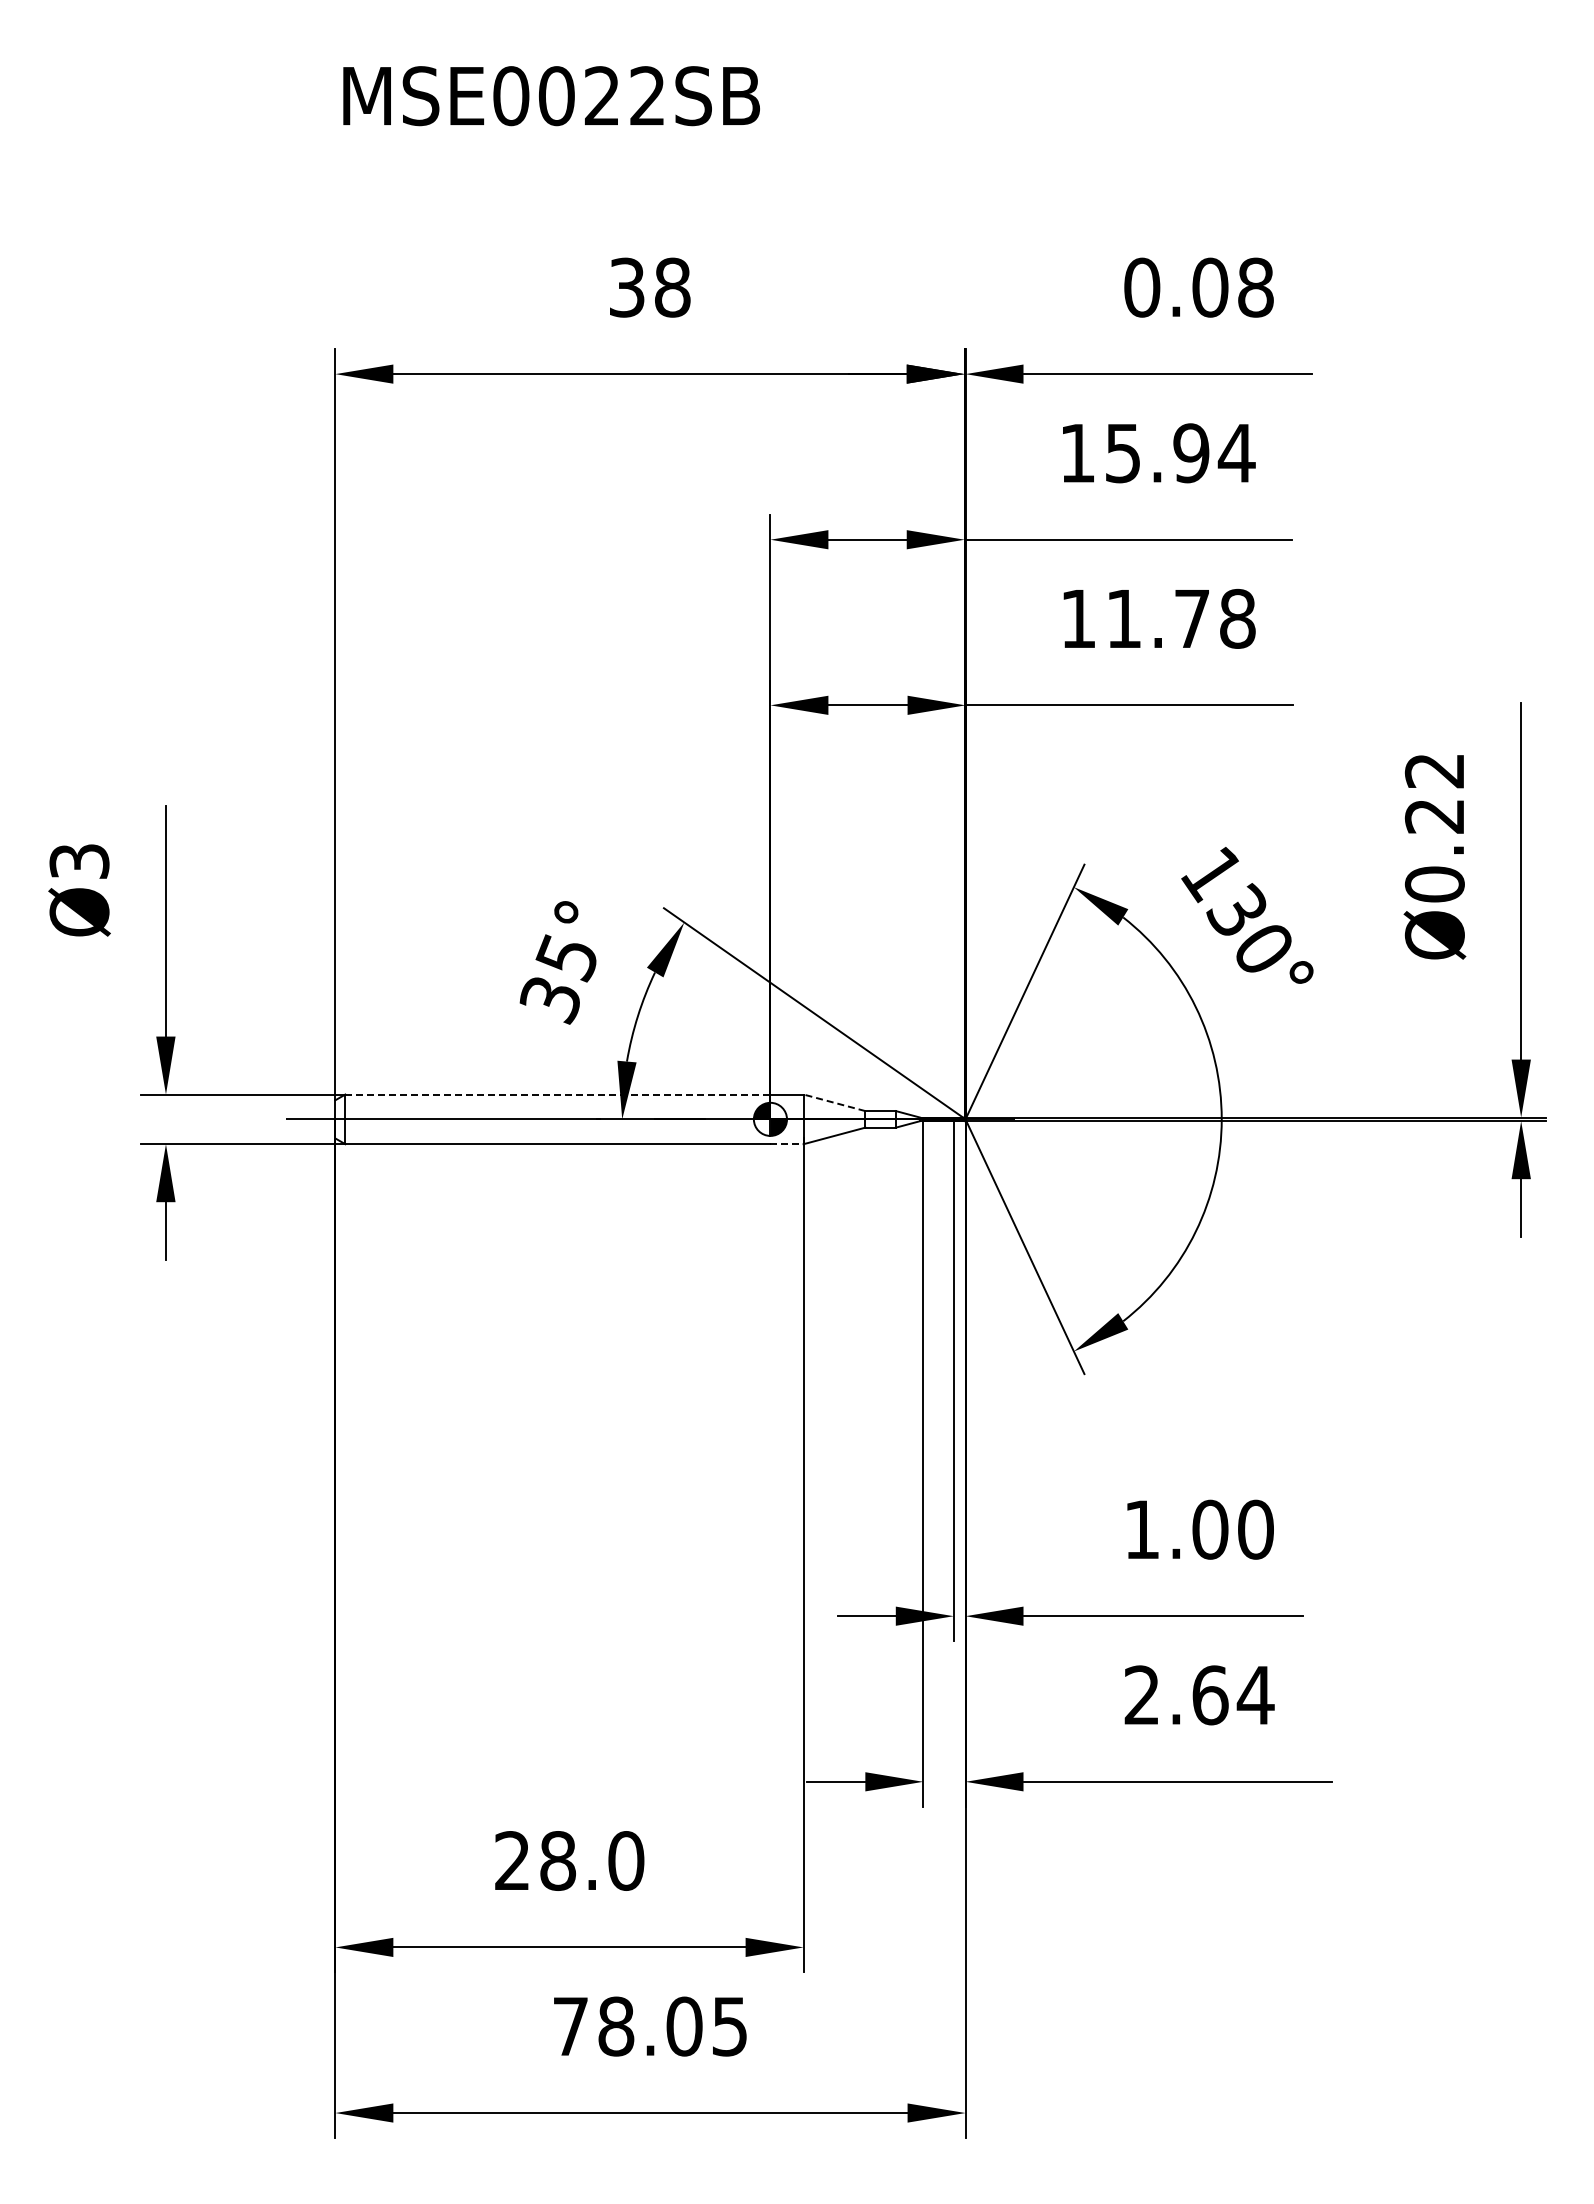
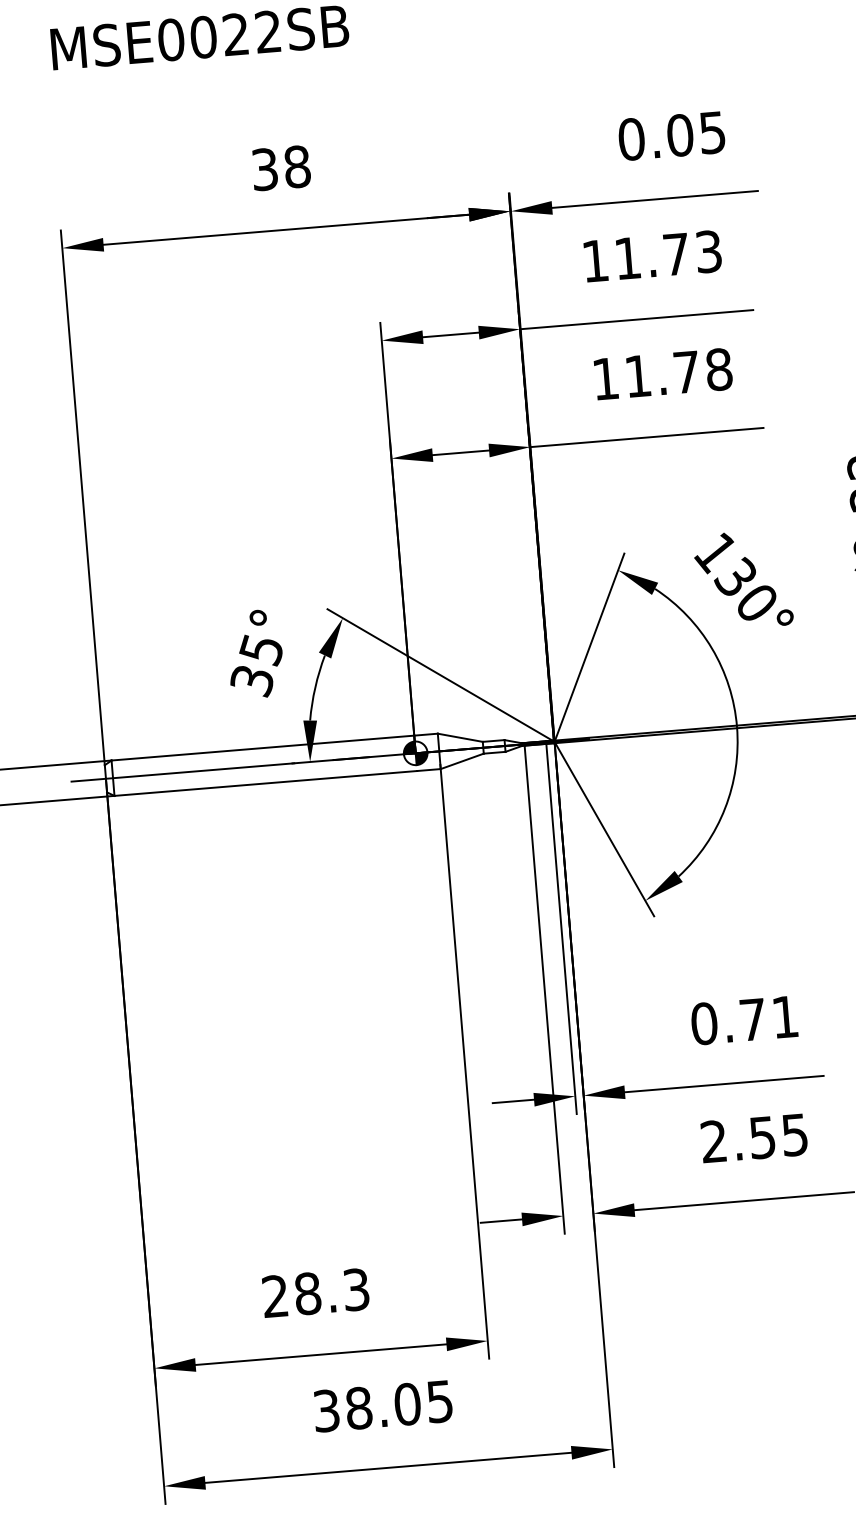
text: (1255, 287) -> (712, 132), 0.08 -> 0.05
text: (1180, 453) -> (668, 255), 15.94 -> 11.73
line: (557, 1094) -> (262, 748), dashed -> solid
line: (834, 1102) -> (460, 737), dashed -> solid
line: (787, 1144) -> (429, 770), dashed -> solid
text: (1198, 1529) -> (744, 1020), 1.00 -> 0.71
text: (1233, 1695) -> (779, 1136), 2.64 -> 2.55
text: (626, 1860) -> (356, 1289), 28.0 -> 28.3
text: (570, 2026) -> (326, 1410), 78.05 -> 38.05

